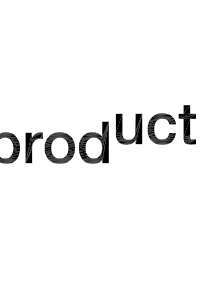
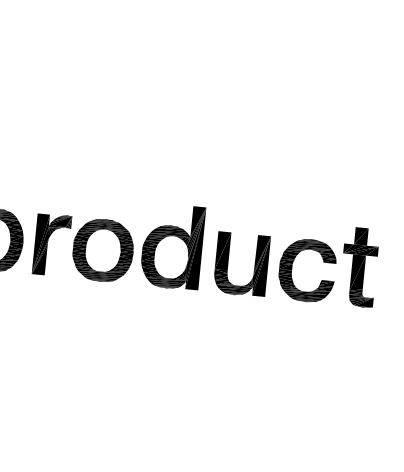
part: (155, 124) -> (295, 260), moved

